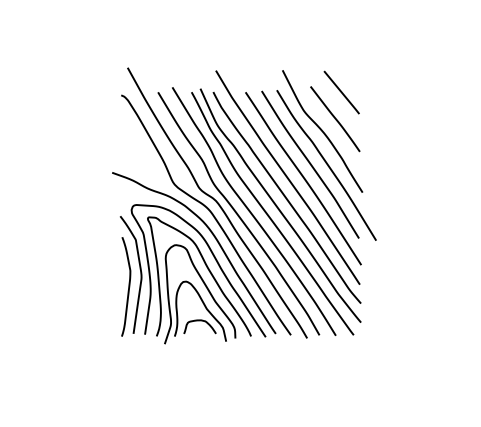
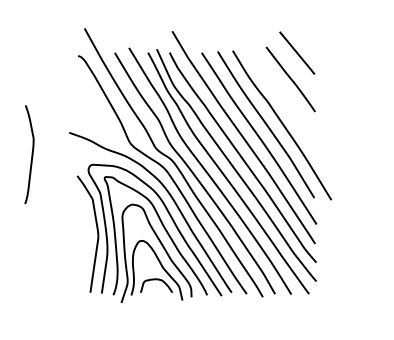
curve: (322, 131) -> (278, 91), removed
curve: (128, 286) -> (31, 154), moved

